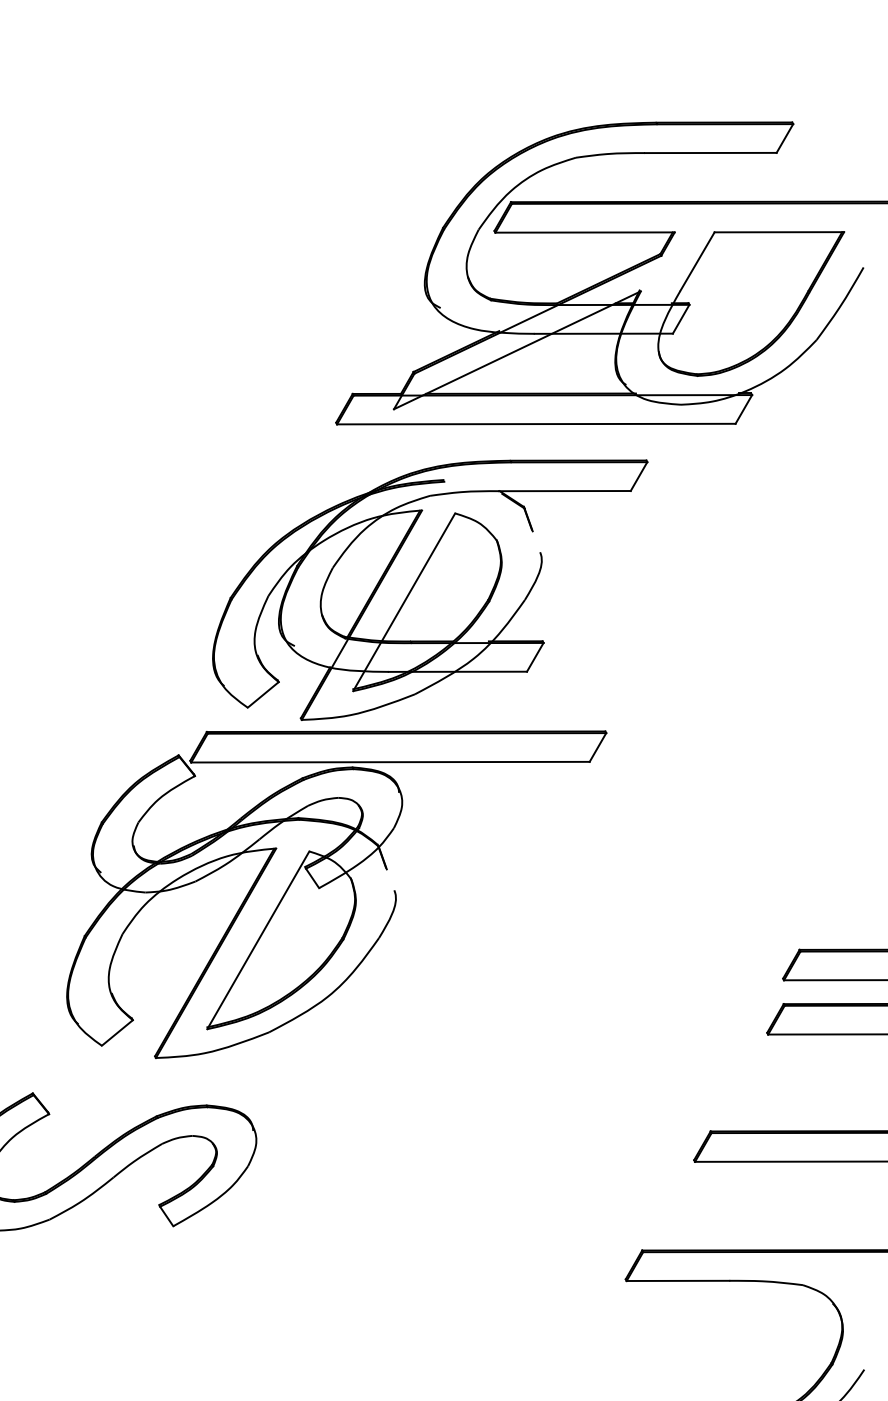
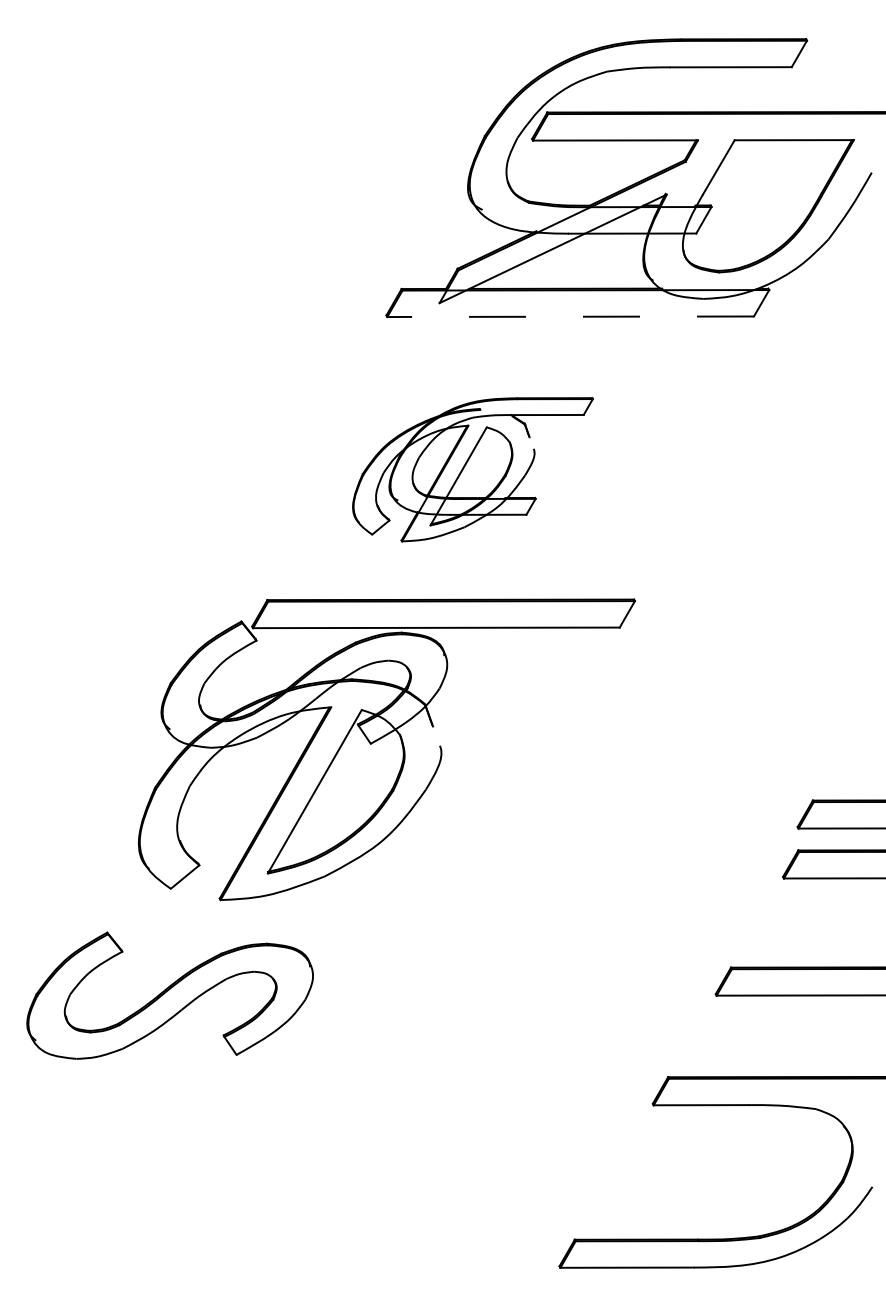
line: (536, 423) -> (570, 316), solid -> dashed
part: (429, 590) -> (472, 469), size x0.6

